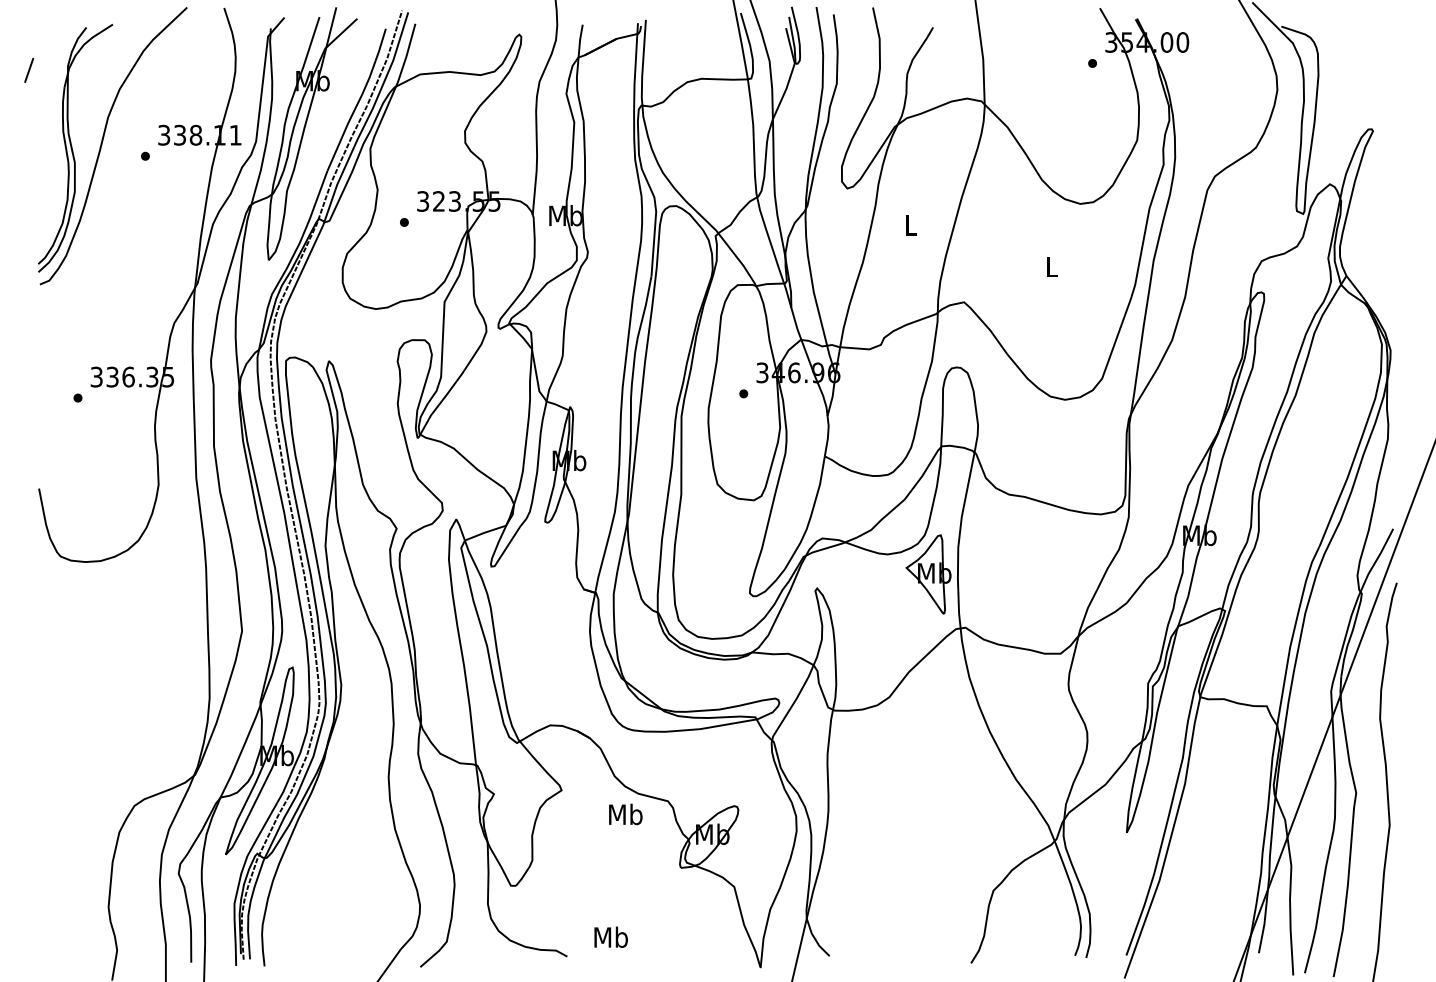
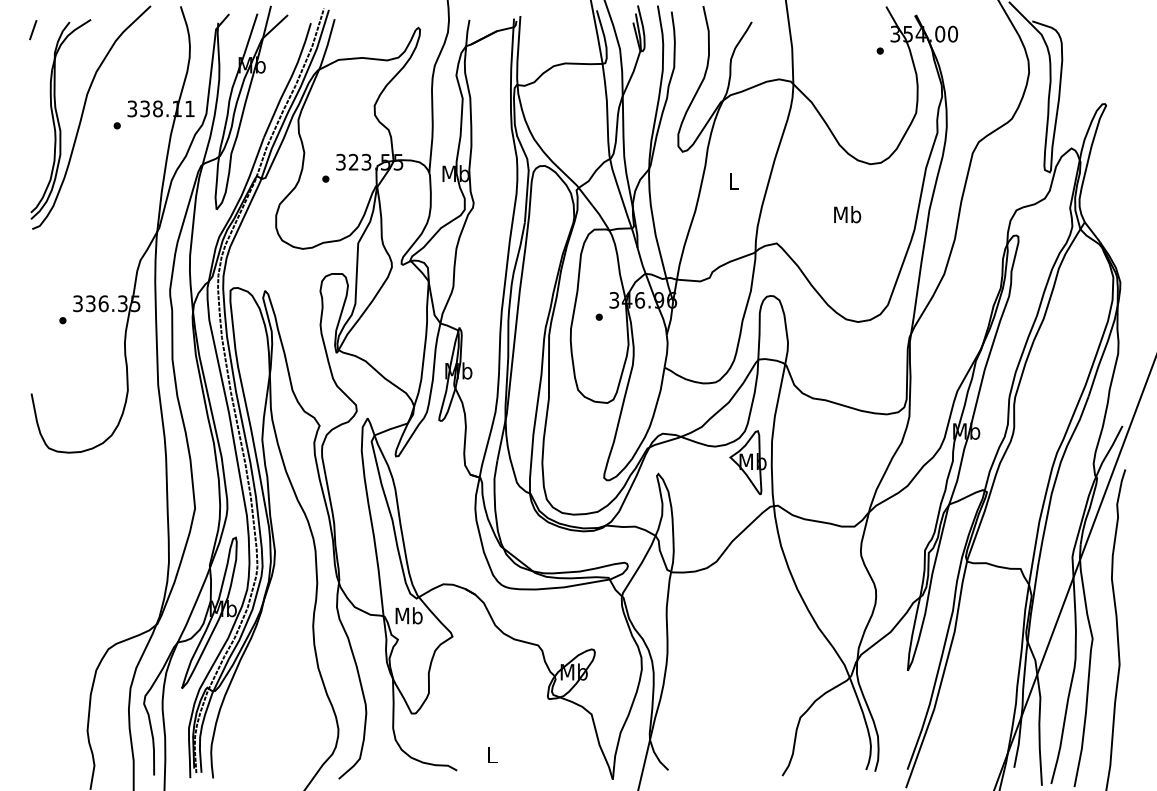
line: (29, 70) -> (33, 30), moved
text: (1051, 266) -> (847, 214), L -> Mb
text: (625, 814) -> (408, 615), moved
text: (610, 936) -> (491, 754), Mb -> L

